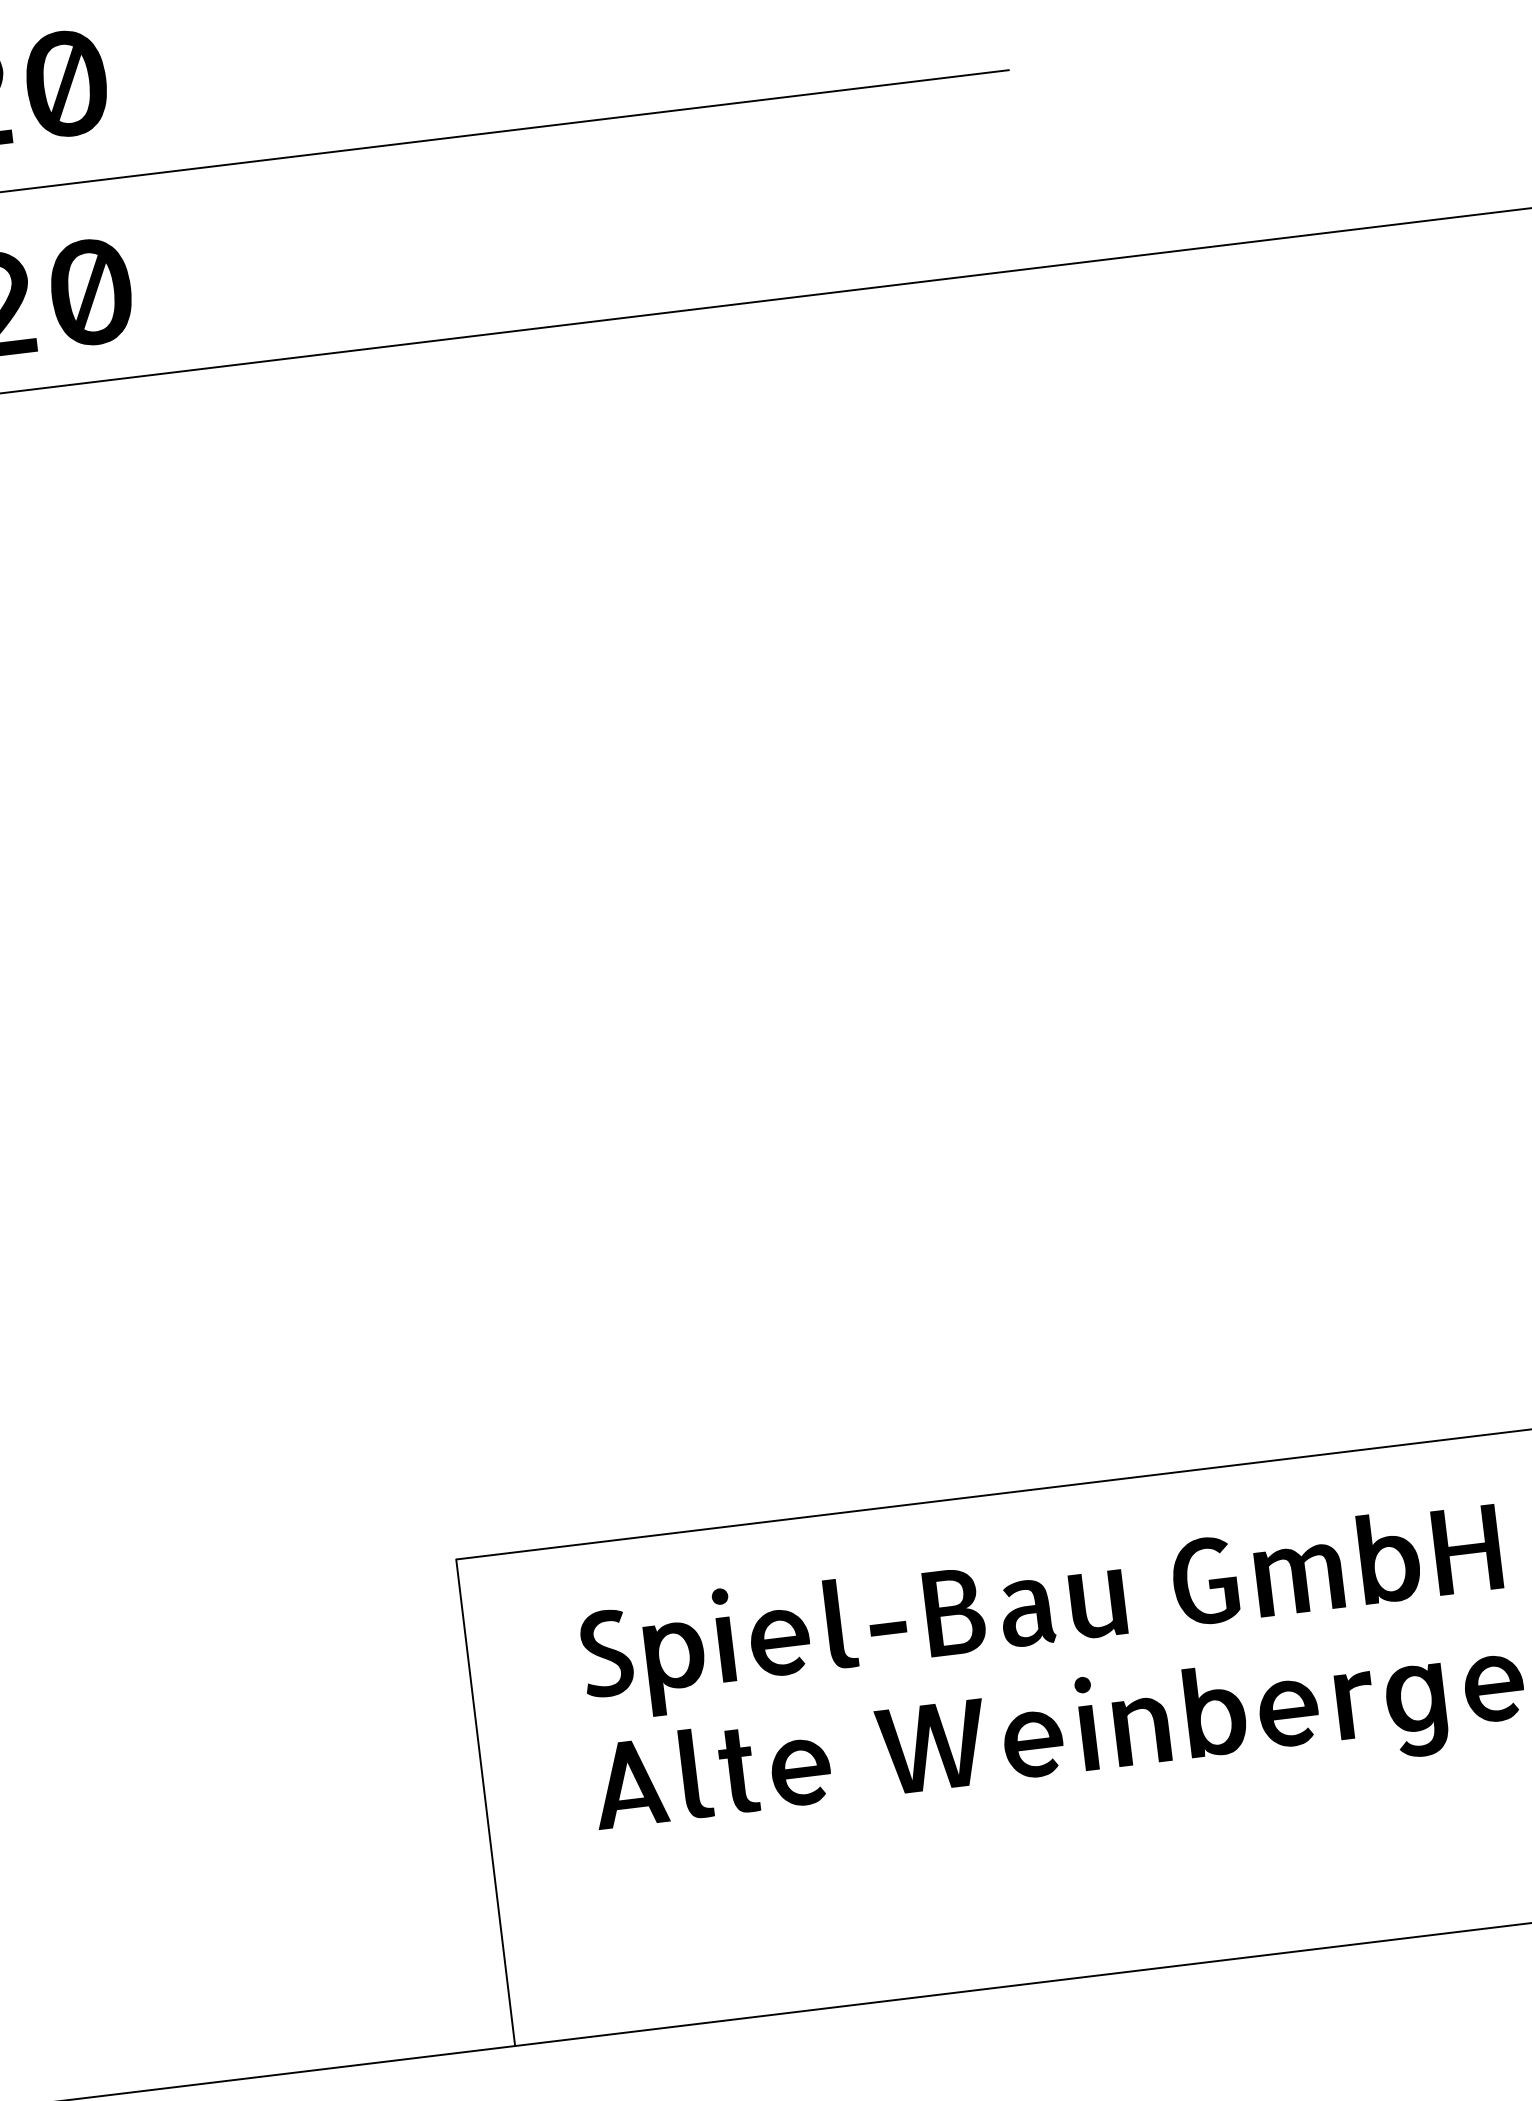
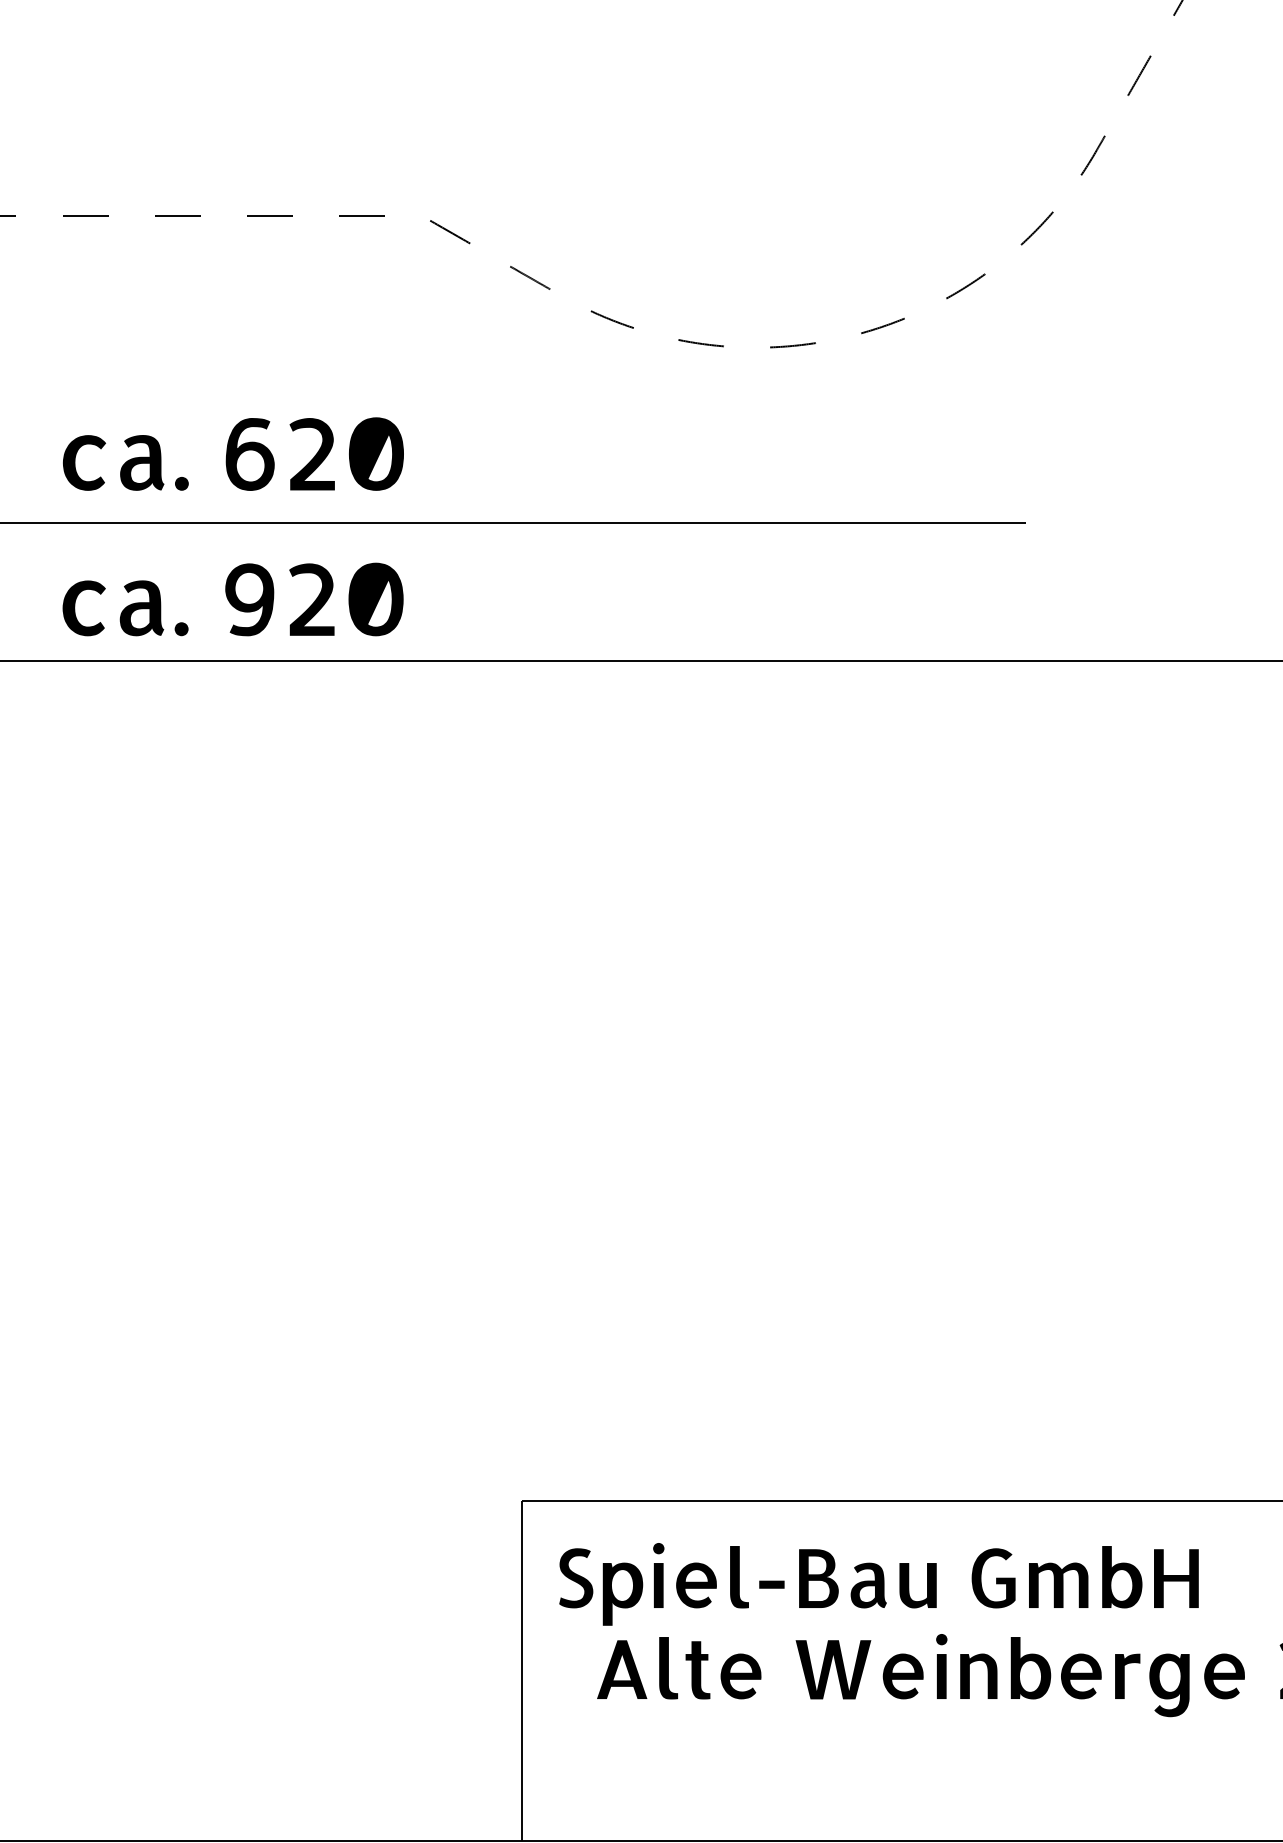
text: (1041, 1609) -> (878, 1584), moved

